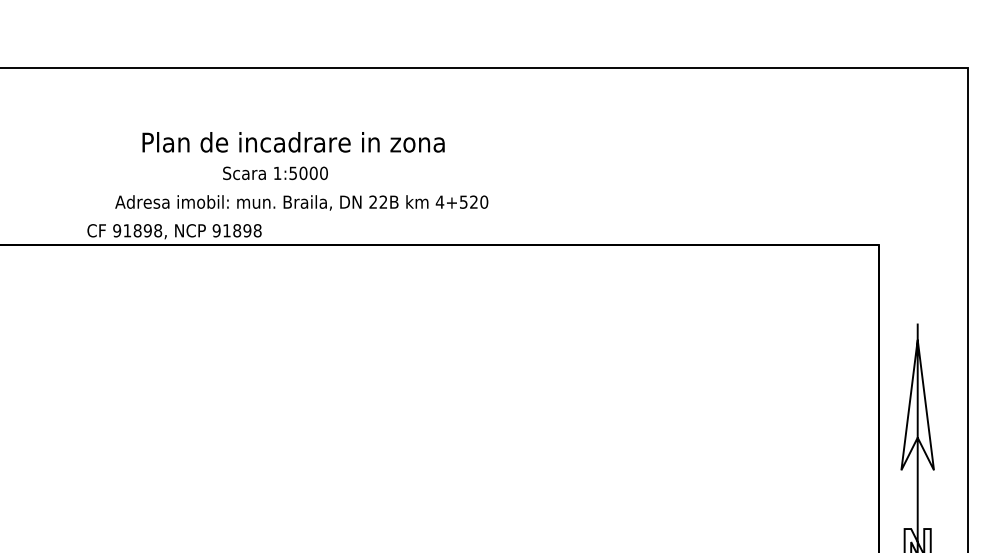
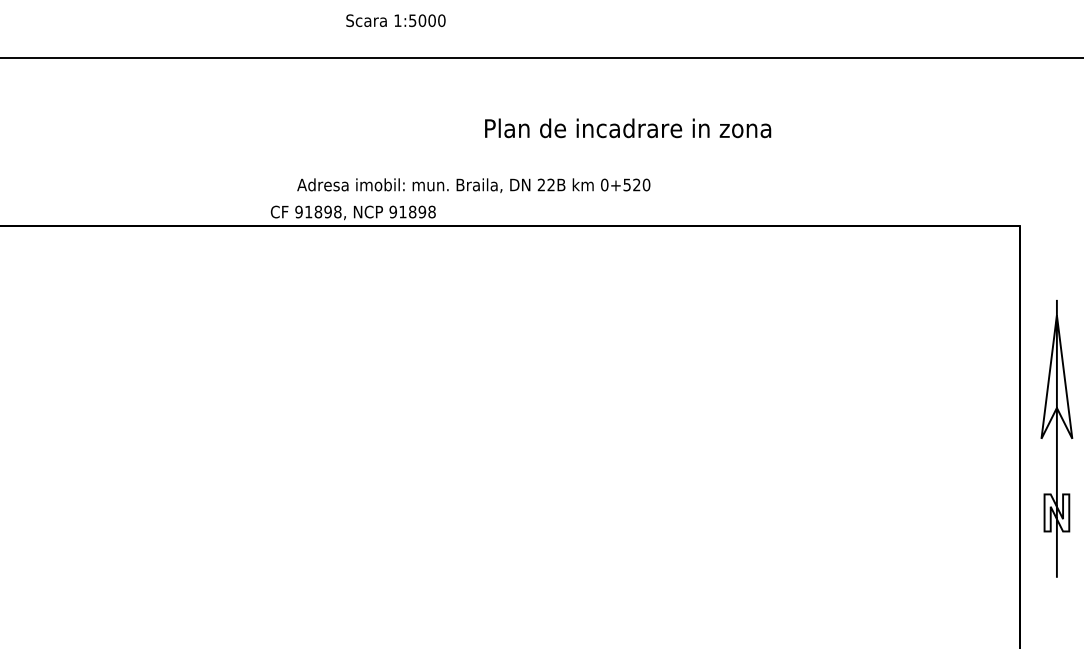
text: (294, 142) -> (628, 128), moved
text: (275, 173) -> (395, 20), moved
text: (439, 201) -> (604, 184), 4+520 -> 0+520

